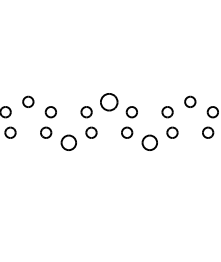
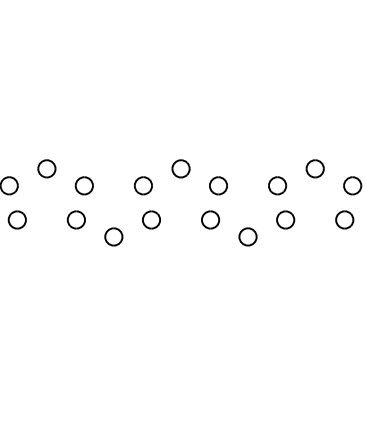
part: (109, 101) -> (181, 168), size x0.62
part: (68, 143) -> (113, 237), size x0.71
part: (149, 143) -> (247, 237), size x0.71

